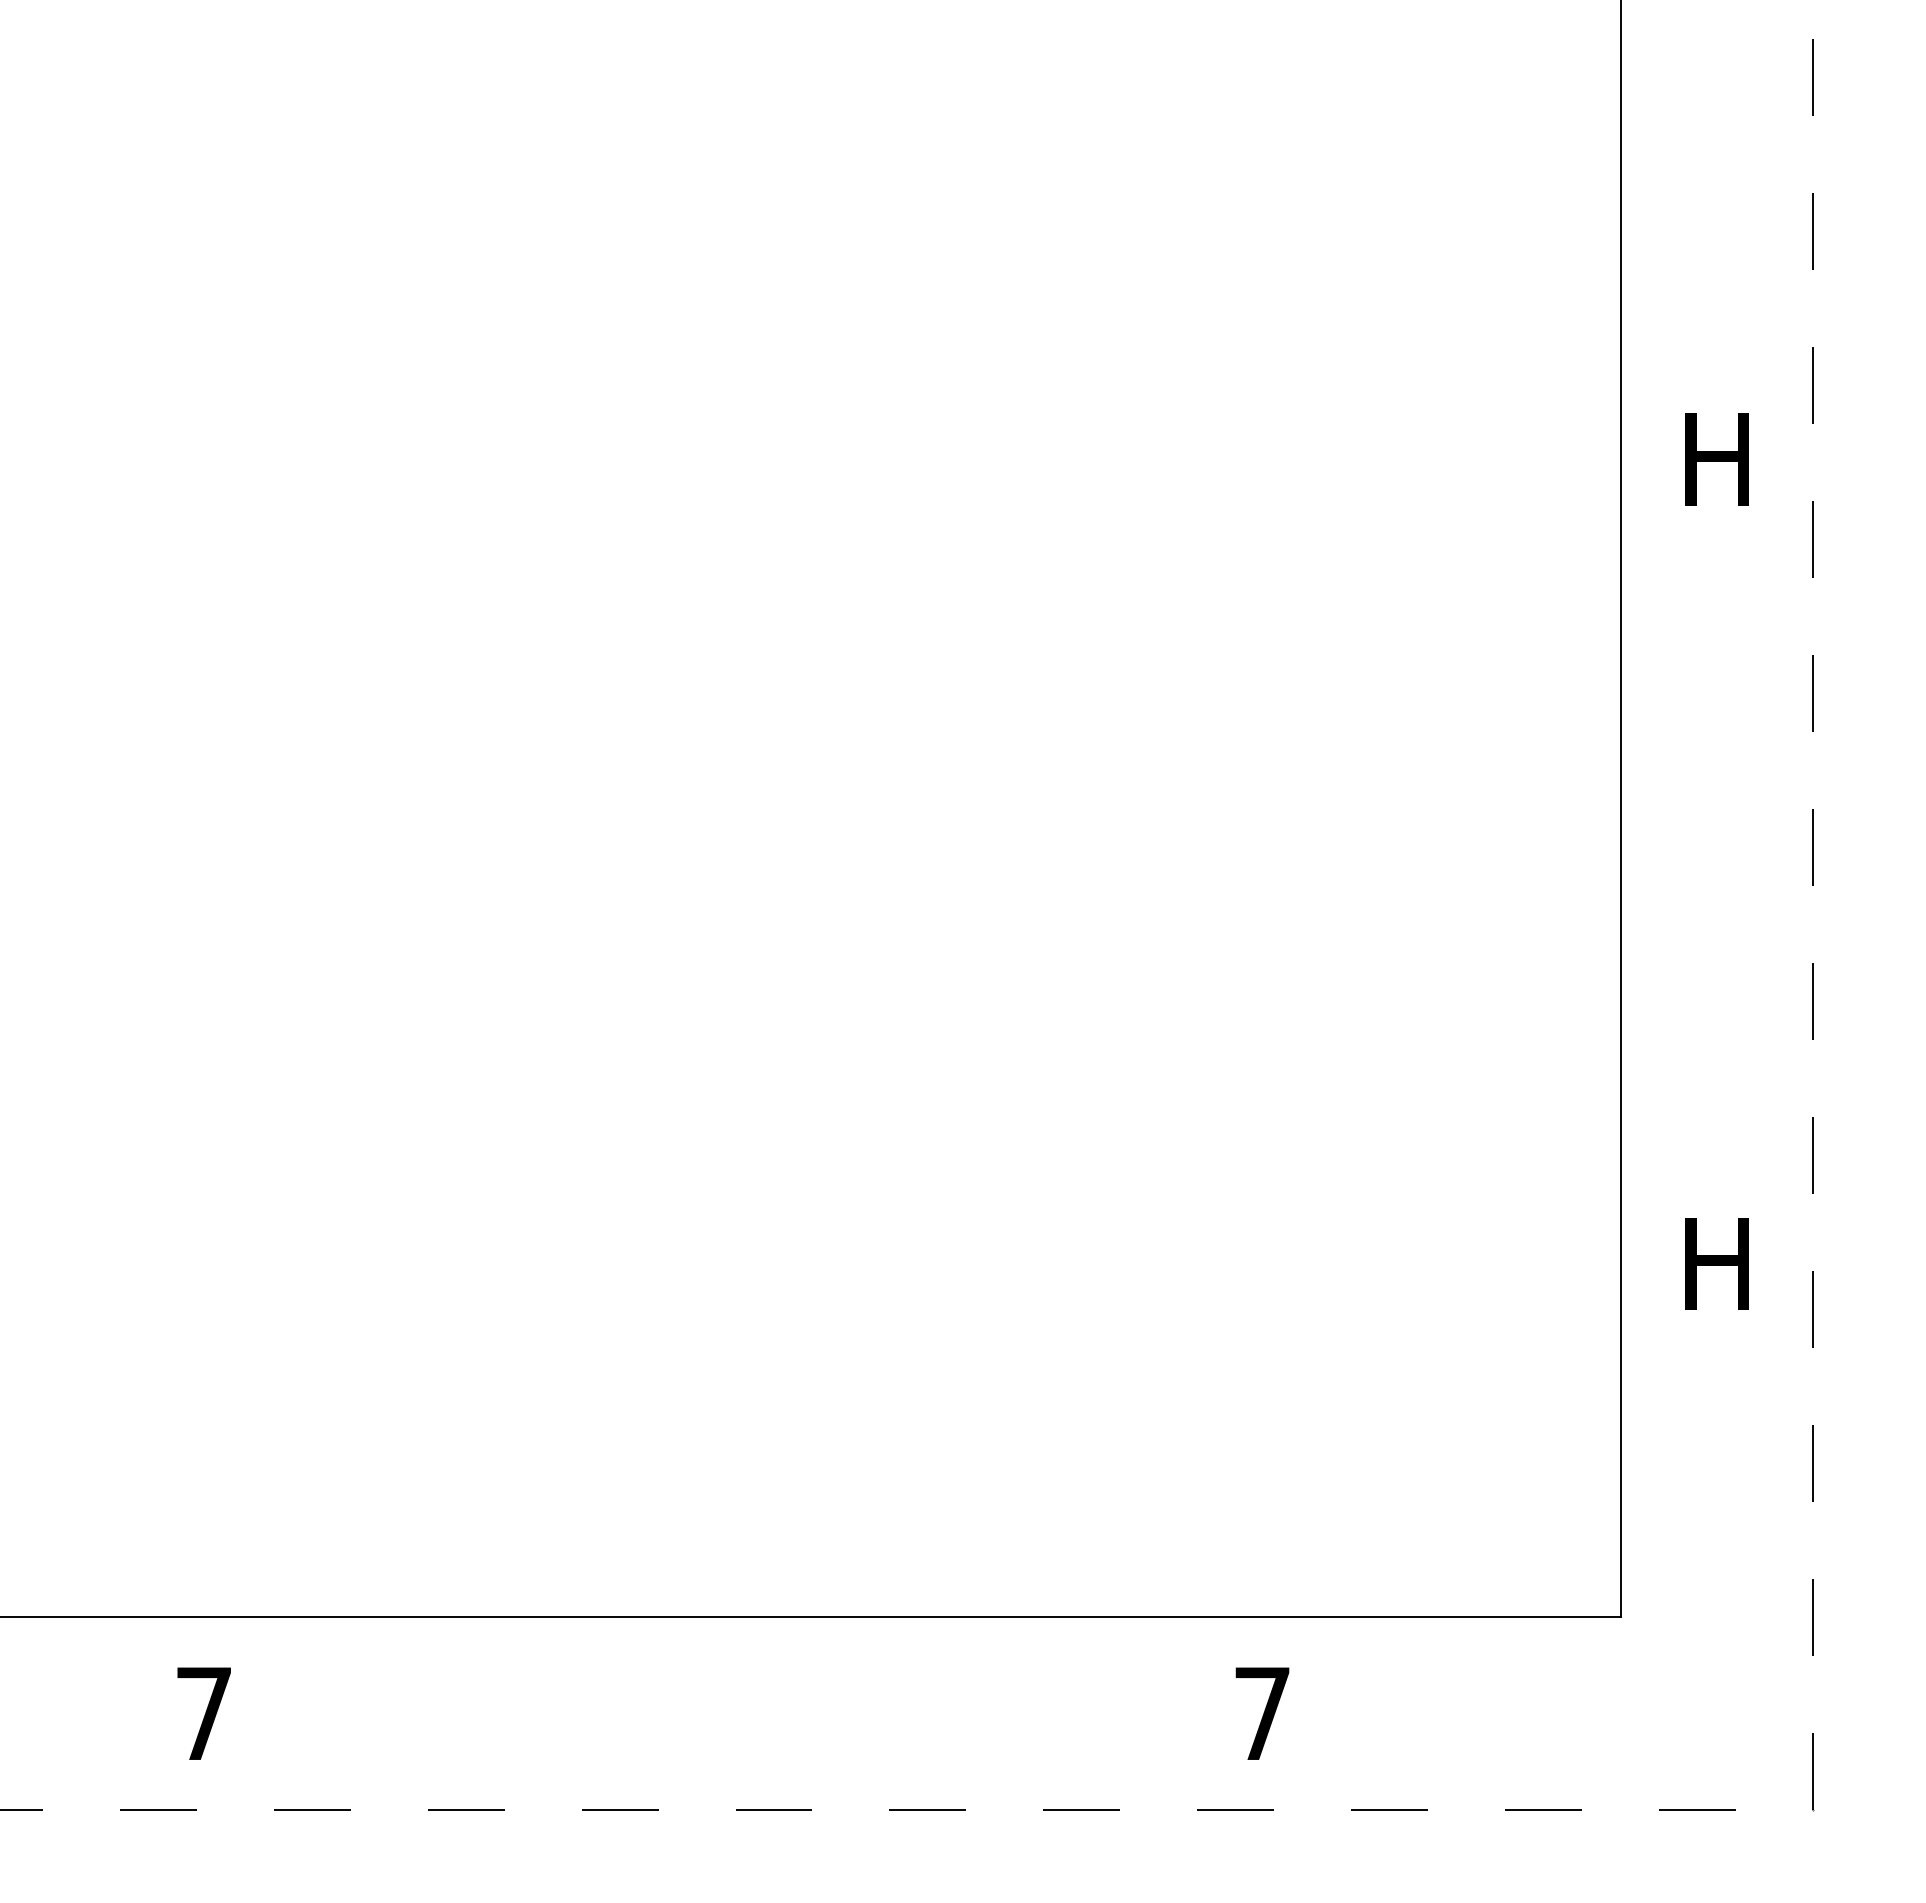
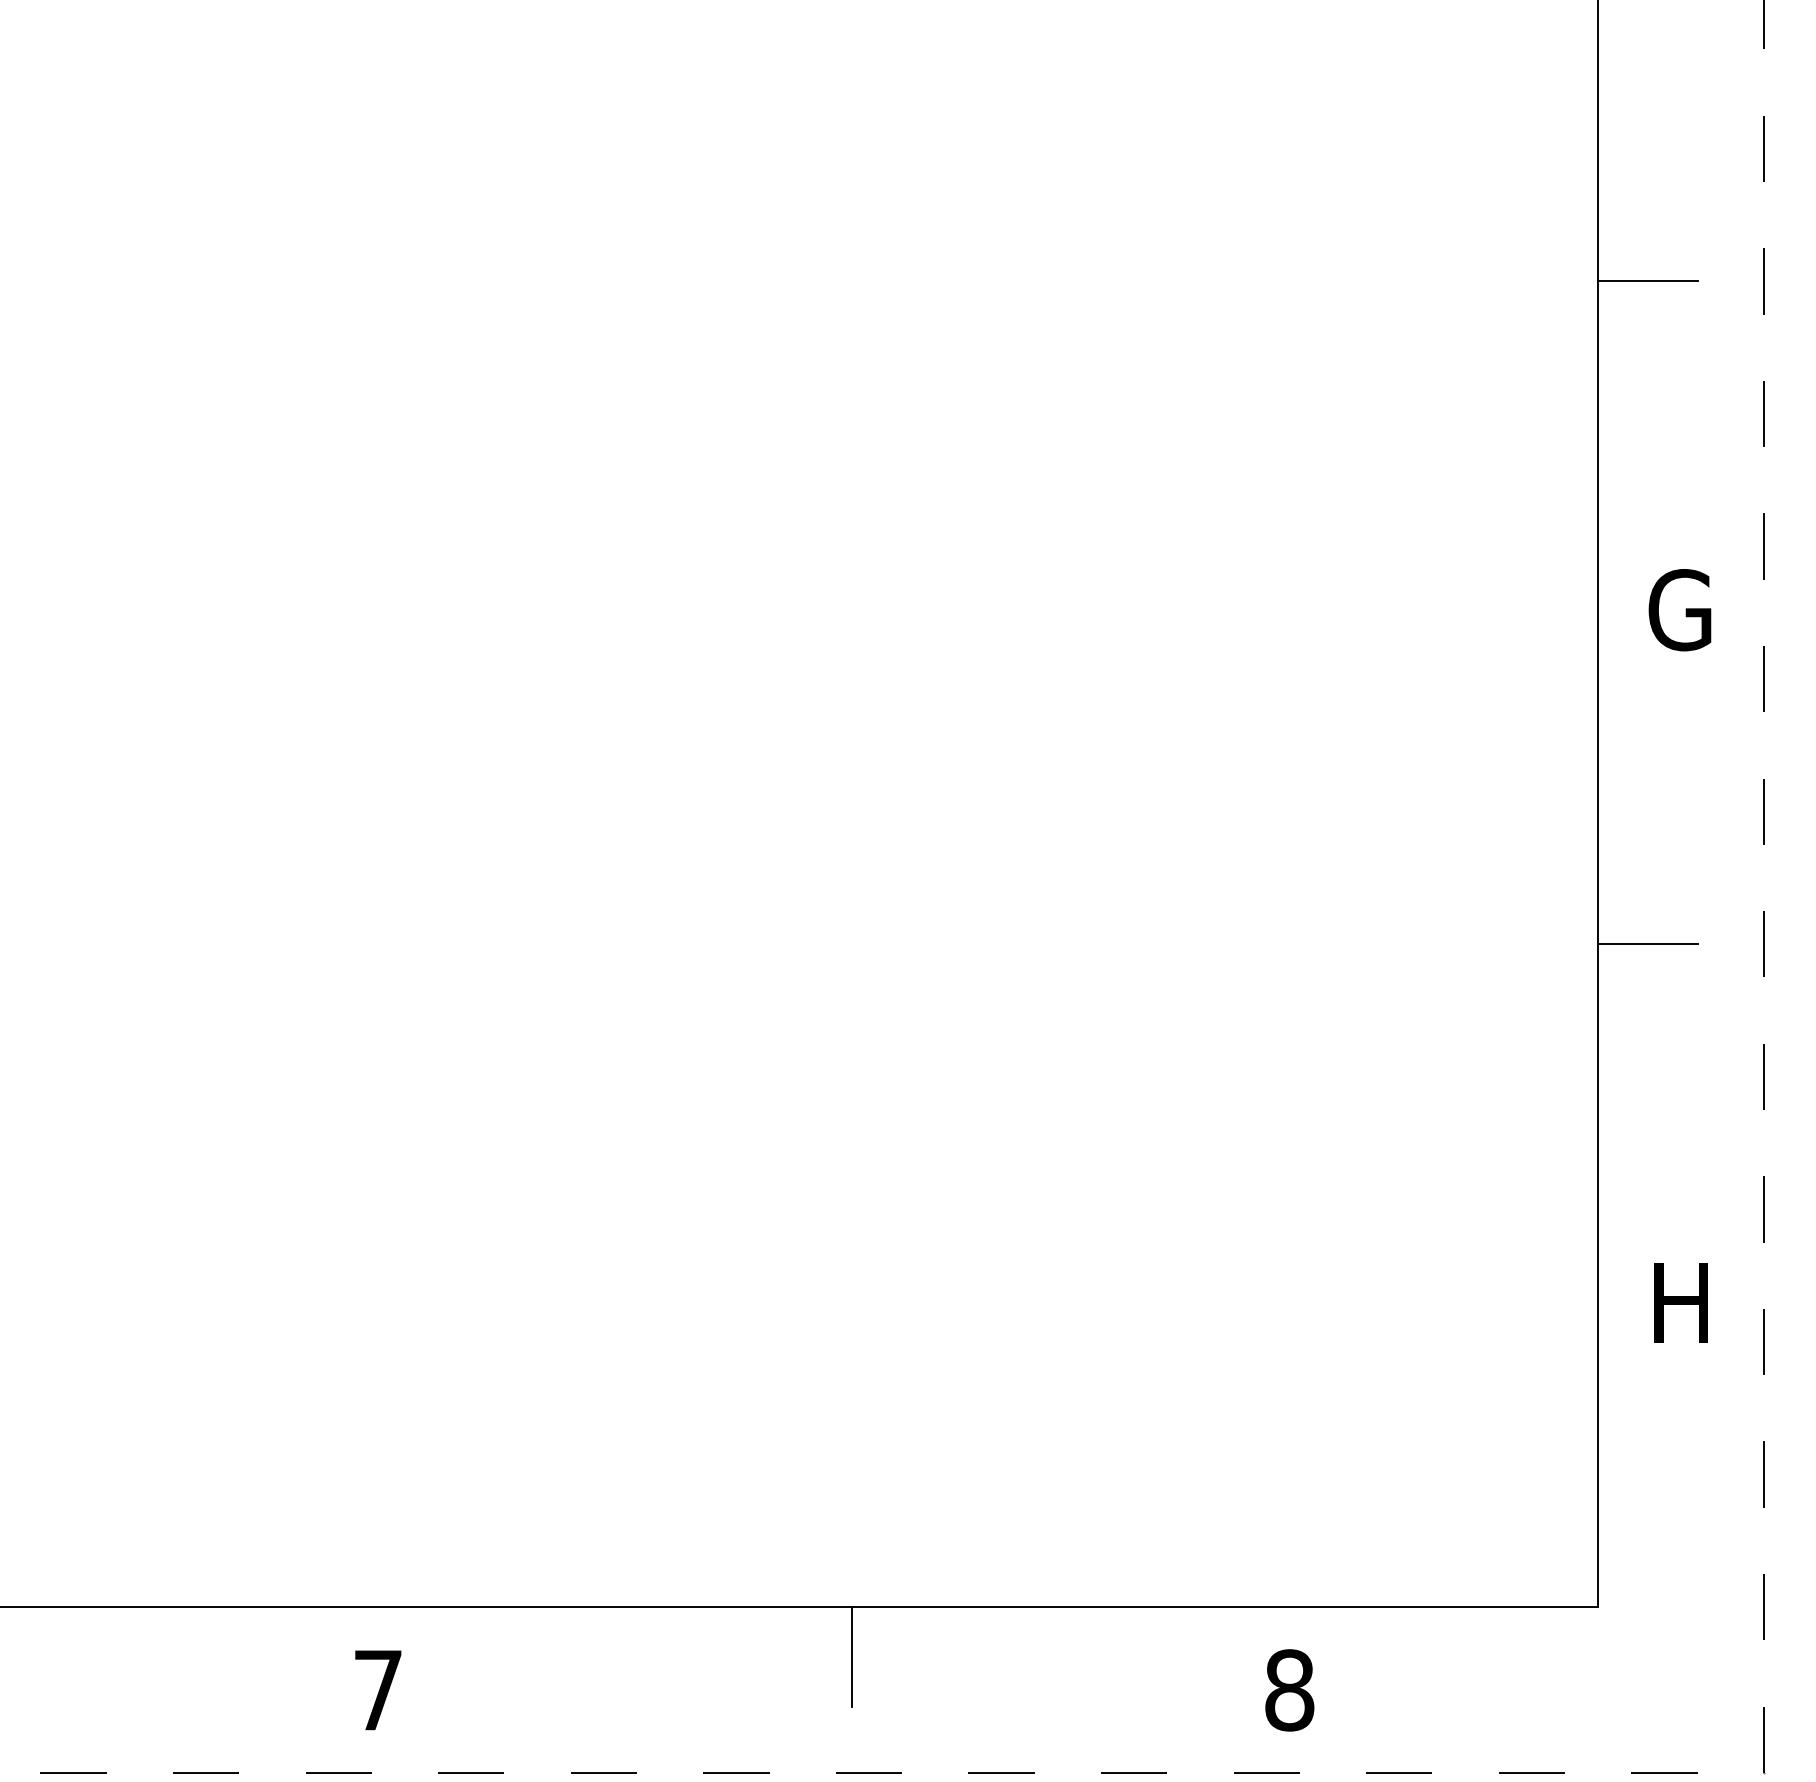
line: (1678, 77) -> (1647, 281), added
text: (1715, 459) -> (1679, 610), H -> G
line: (1678, 847) -> (1647, 944), added
line: (754, 1674) -> (852, 1656), added
text: (1262, 1713) -> (1289, 1690), 7 -> 8

